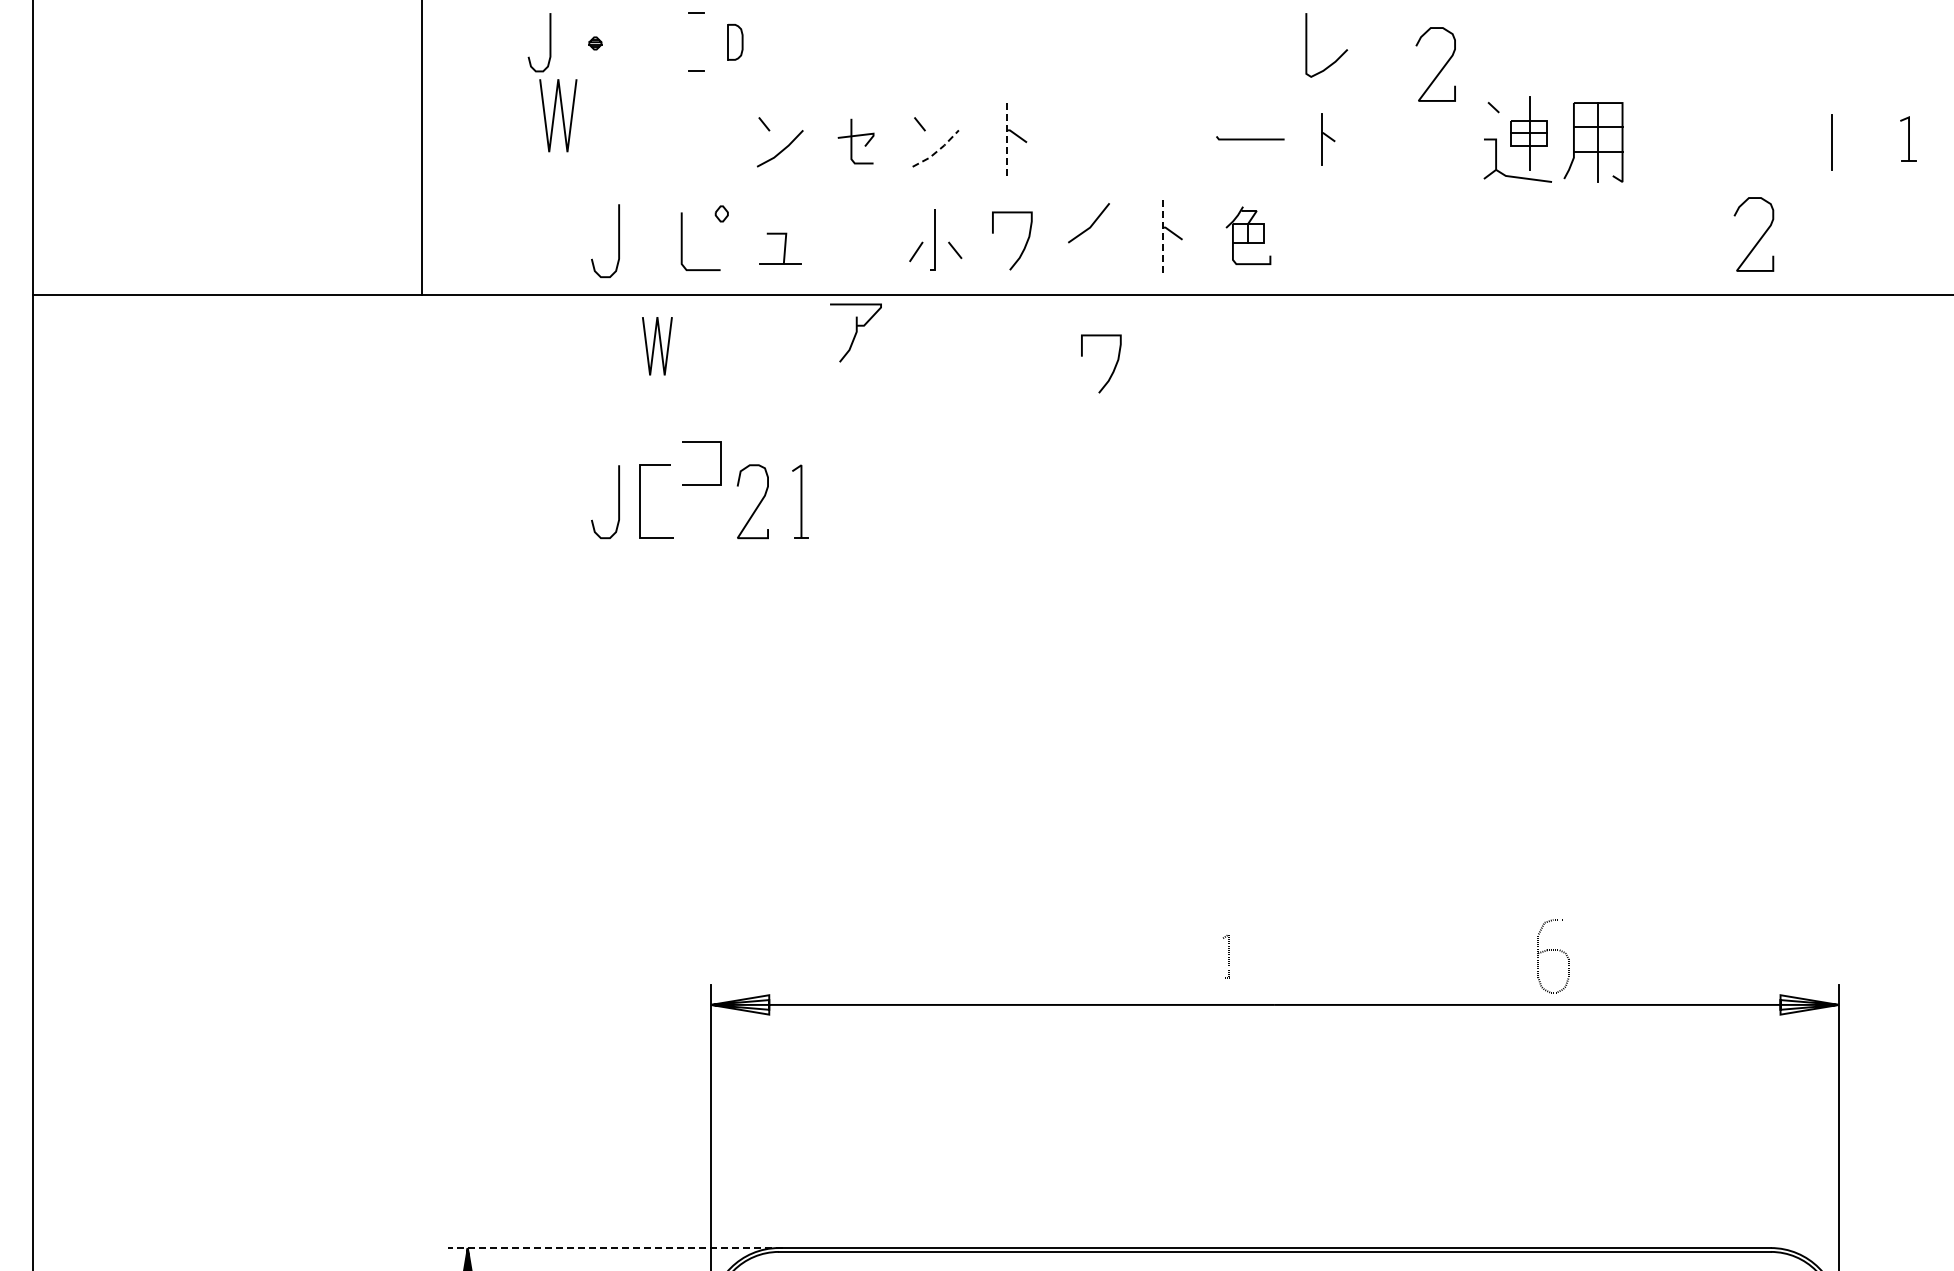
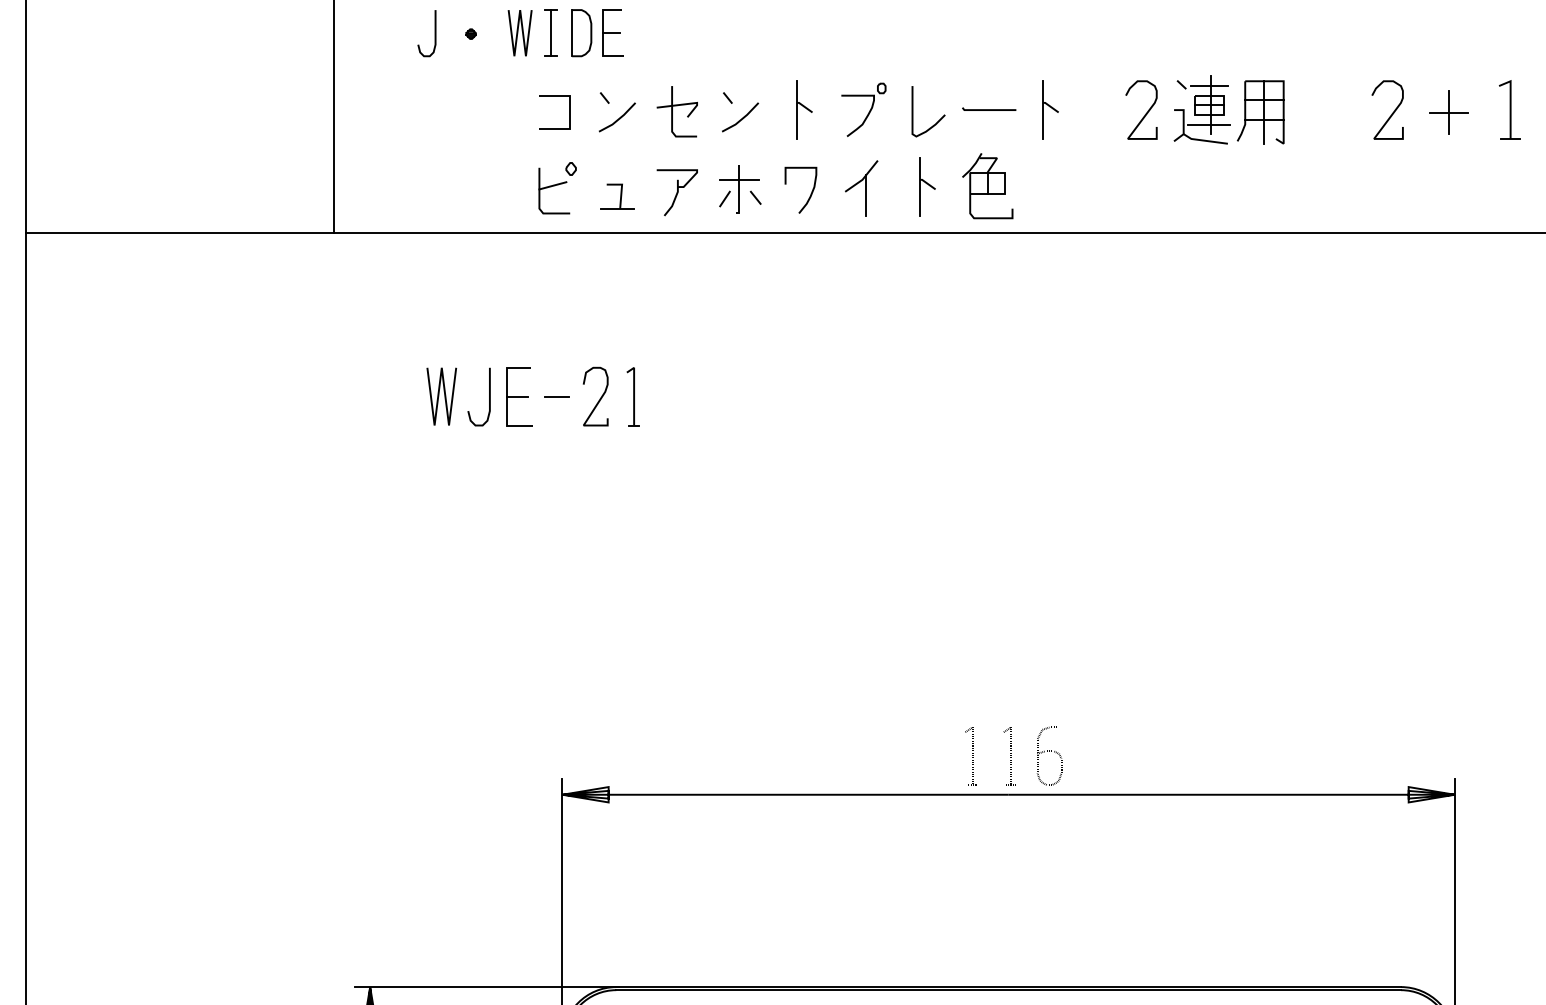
part: (774, 41) -> (612, 32), added
line: (696, 42) -> (551, 33), added
part: (735, 42) -> (581, 33), size x1.67
curve: (1338, 57) -> (937, 121), moved
curve: (1440, 69) -> (1145, 114), moved
line: (1528, 109) -> (1209, 86), added
line: (561, 114) -> (444, 395), moved
part: (1908, 138) -> (1509, 109), size x1.67
line: (1007, 139) -> (797, 110), dashed -> solid
part: (1328, 139) -> (1051, 110), size x1.43
part: (855, 141) -> (676, 111), size x1.43
line: (1831, 142) -> (1448, 112), added
part: (1097, 143) -> (868, 113), added
line: (938, 150) -> (742, 118), dashed -> solid
line: (1527, 157) -> (1208, 124), added
line: (934, 227) -> (739, 179), added
line: (698, 234) -> (552, 185), added
part: (1248, 235) -> (987, 186), size x1.43
line: (1163, 237) -> (920, 187), dashed -> solid
curve: (1759, 238) -> (1392, 113), moved
curve: (618, 241) -> (489, 190), removed
line: (1095, 247) -> (866, 195), added
part: (855, 332) -> (676, 192), moved
line: (654, 346) -> (517, 33), moved
curve: (1113, 368) -> (880, 291), removed
line: (720, 463) -> (570, 112), moved
line: (653, 501) -> (517, 396), added
line: (704, 501) -> (557, 396), added
curve: (1553, 950) -> (1049, 751), moved
part: (1227, 956) -> (971, 756), size x1.67
part: (1275, 956) -> (1009, 756), added
line: (614, 1248) -> (486, 987), dashed -> solid

